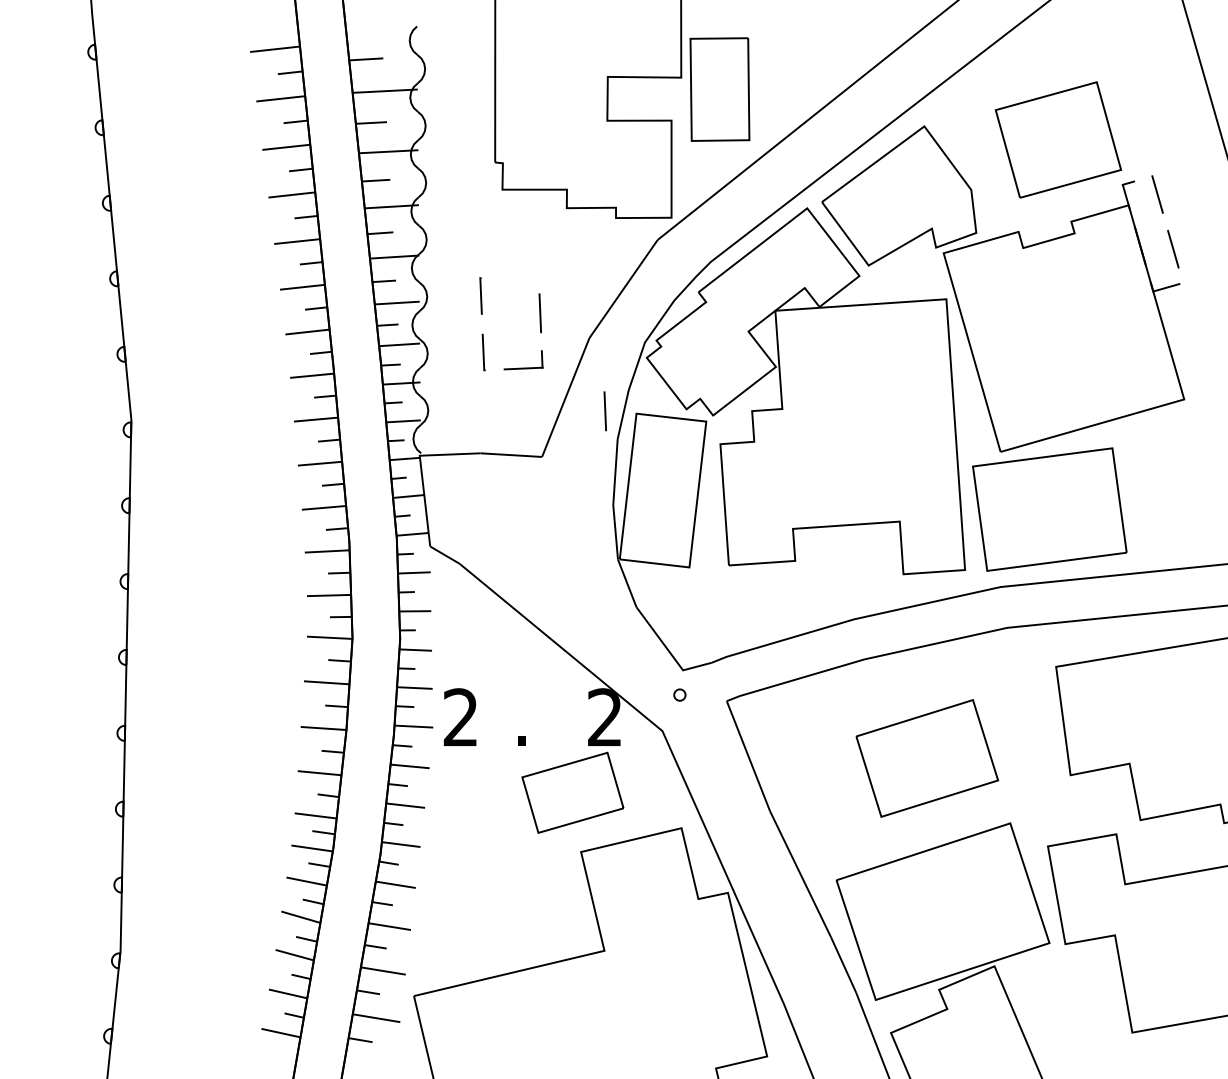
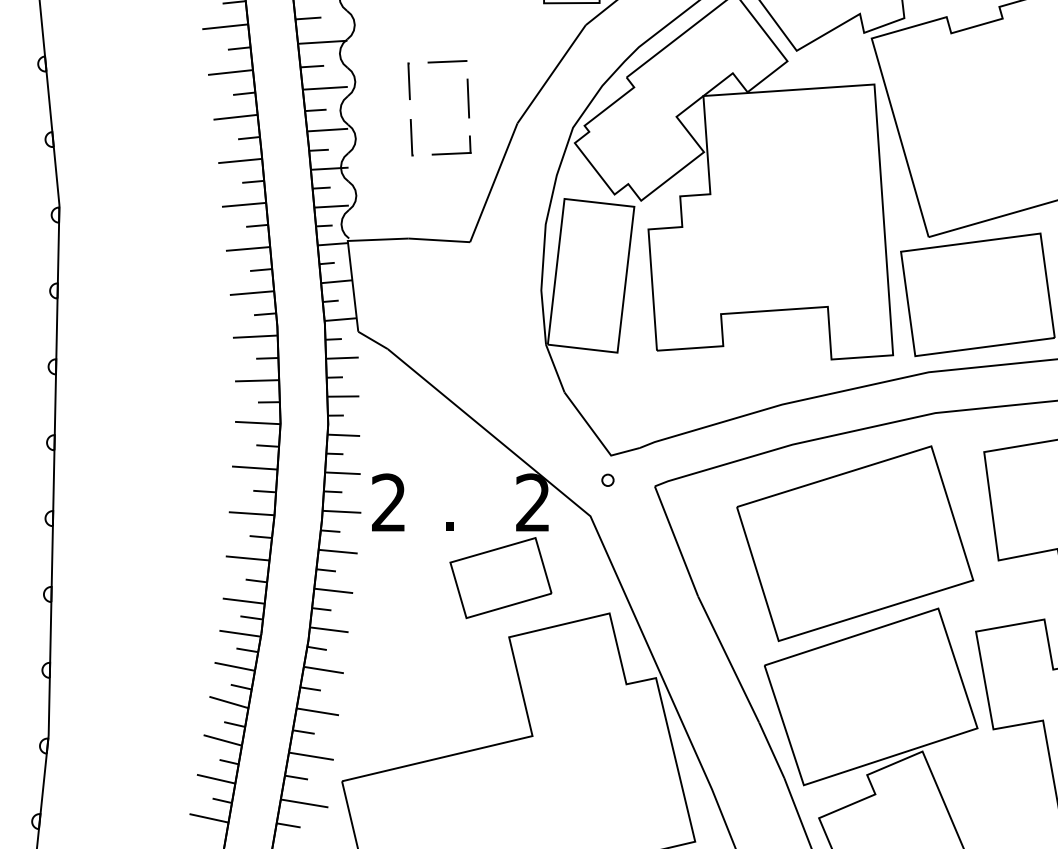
line: (519, 276) -> (447, 61), added
line: (604, 411) -> (532, 196), removed
part: (927, 758) -> (855, 543), size x1.67

